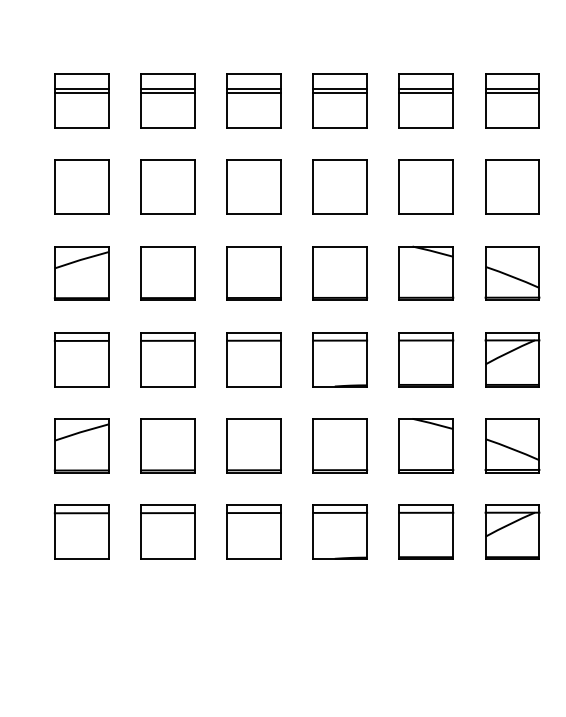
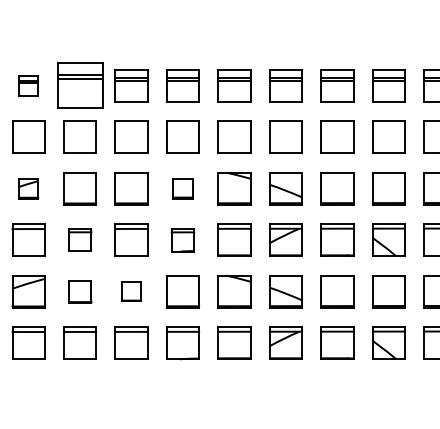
part: (81, 100) -> (28, 85), size x0.6
part: (166, 100) -> (79, 85), size x1.4
part: (81, 273) -> (28, 188), size x0.6
part: (339, 273) -> (182, 188), size x0.6
part: (168, 358) -> (80, 239), size x0.7
part: (339, 360) -> (182, 240), size x0.7
part: (168, 445) -> (80, 291), size x0.7
part: (253, 445) -> (131, 291), size x0.6

